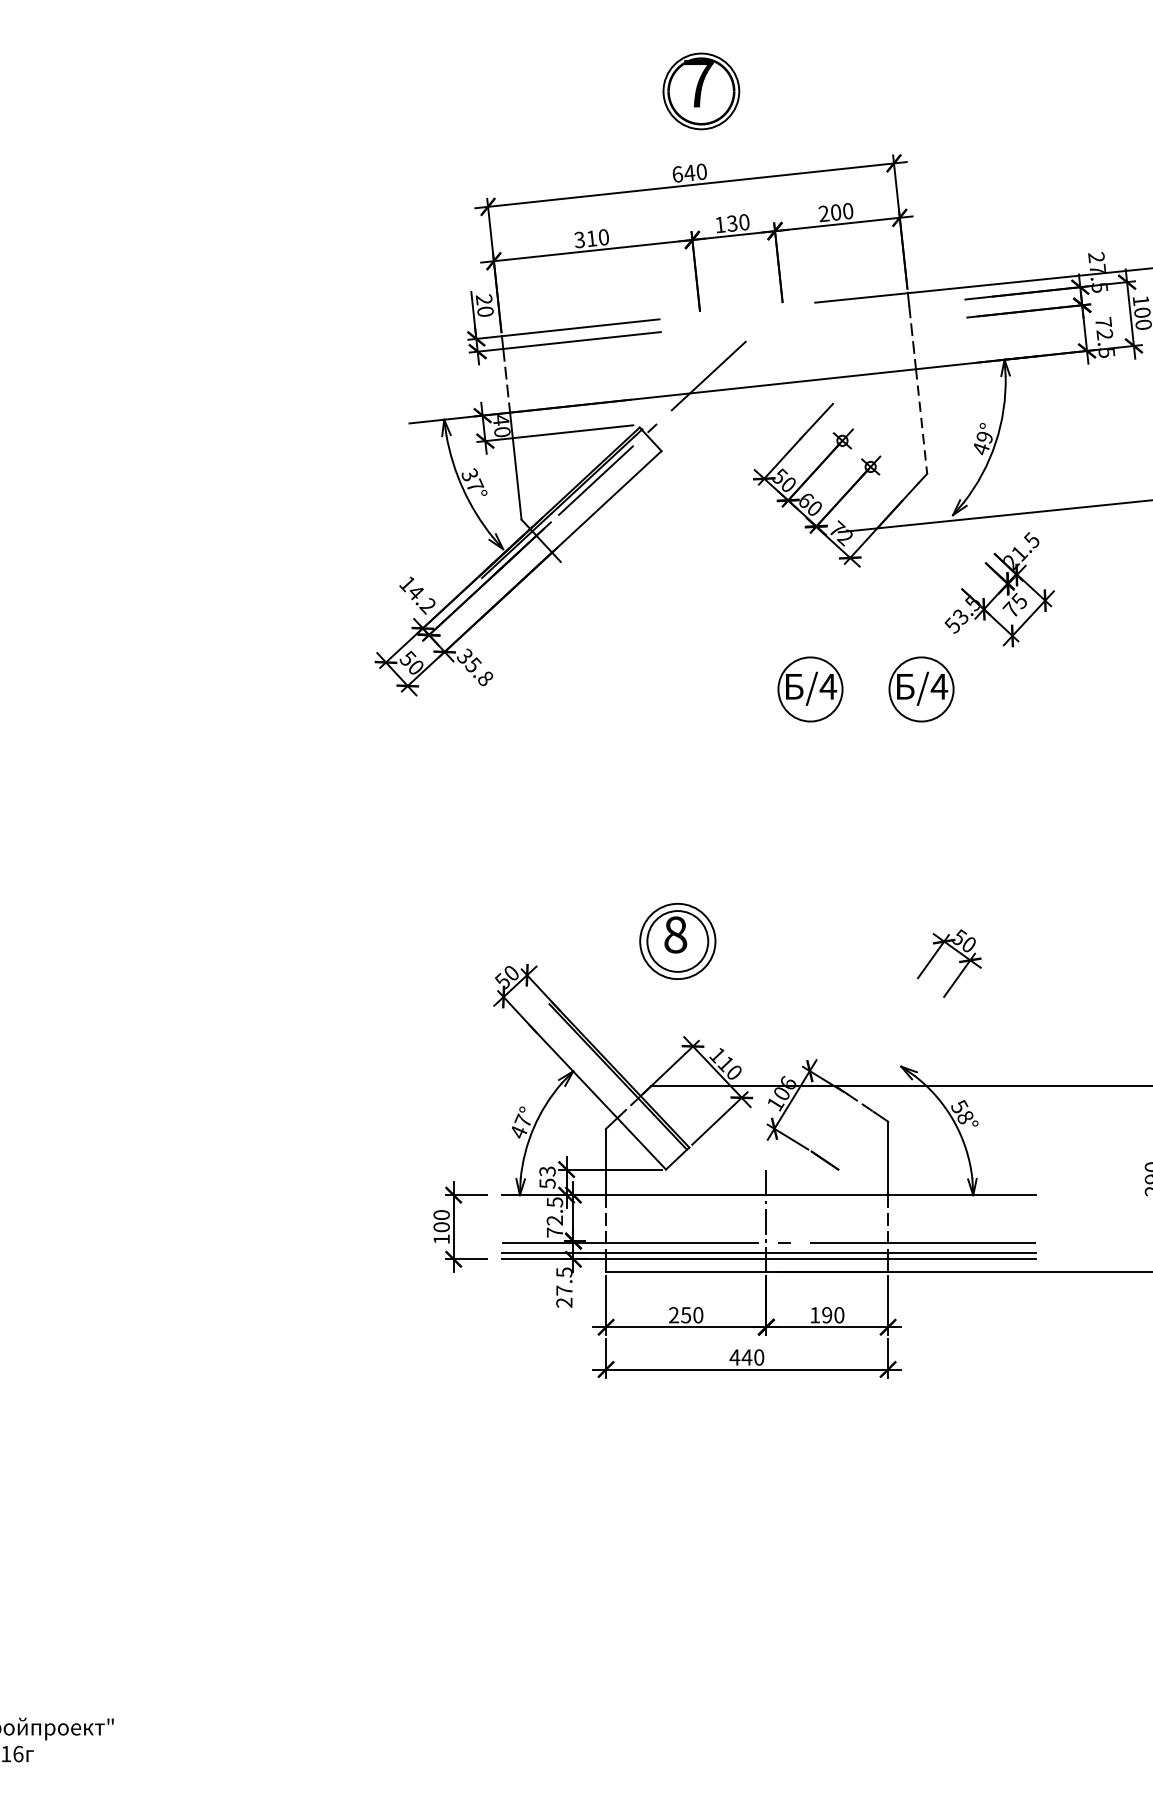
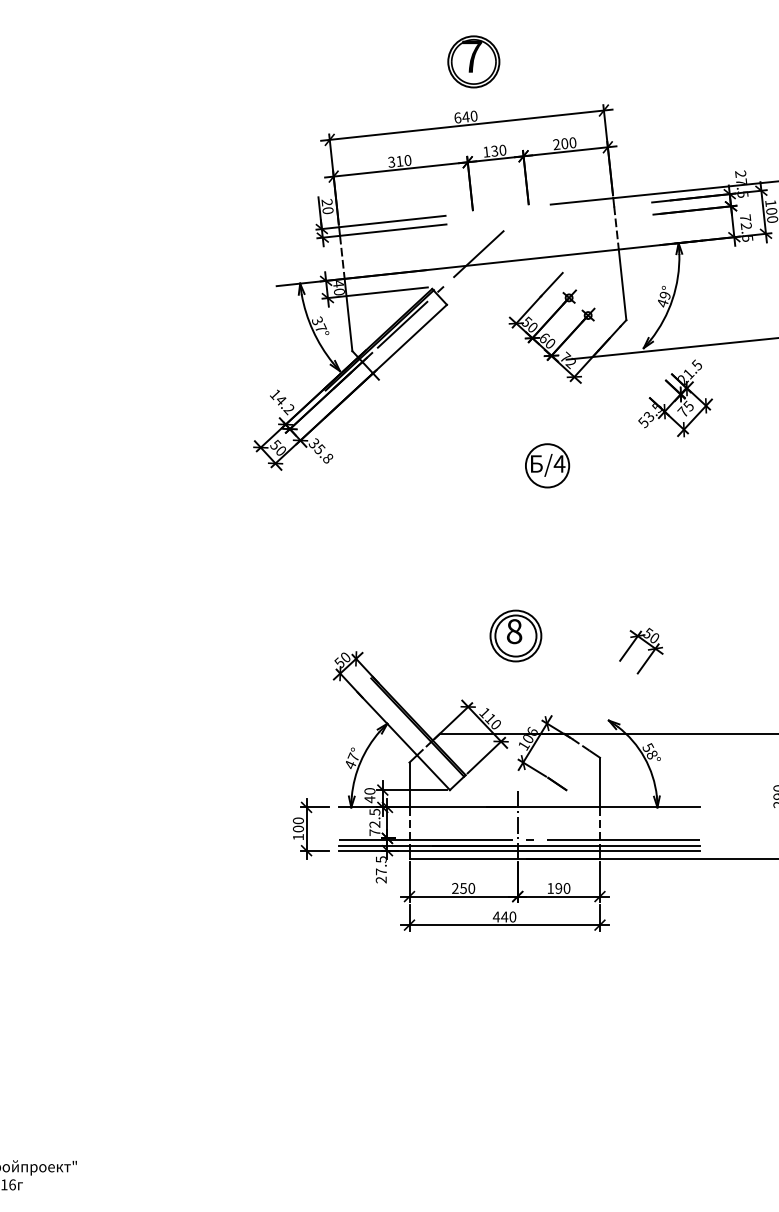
line: (921, 420) -> (622, 284), dashed -> solid
part: (921, 688) -> (622, 465), removed
part: (677, 940) -> (515, 635), moved
text: (546, 1177) -> (369, 795), 53 -> 40

